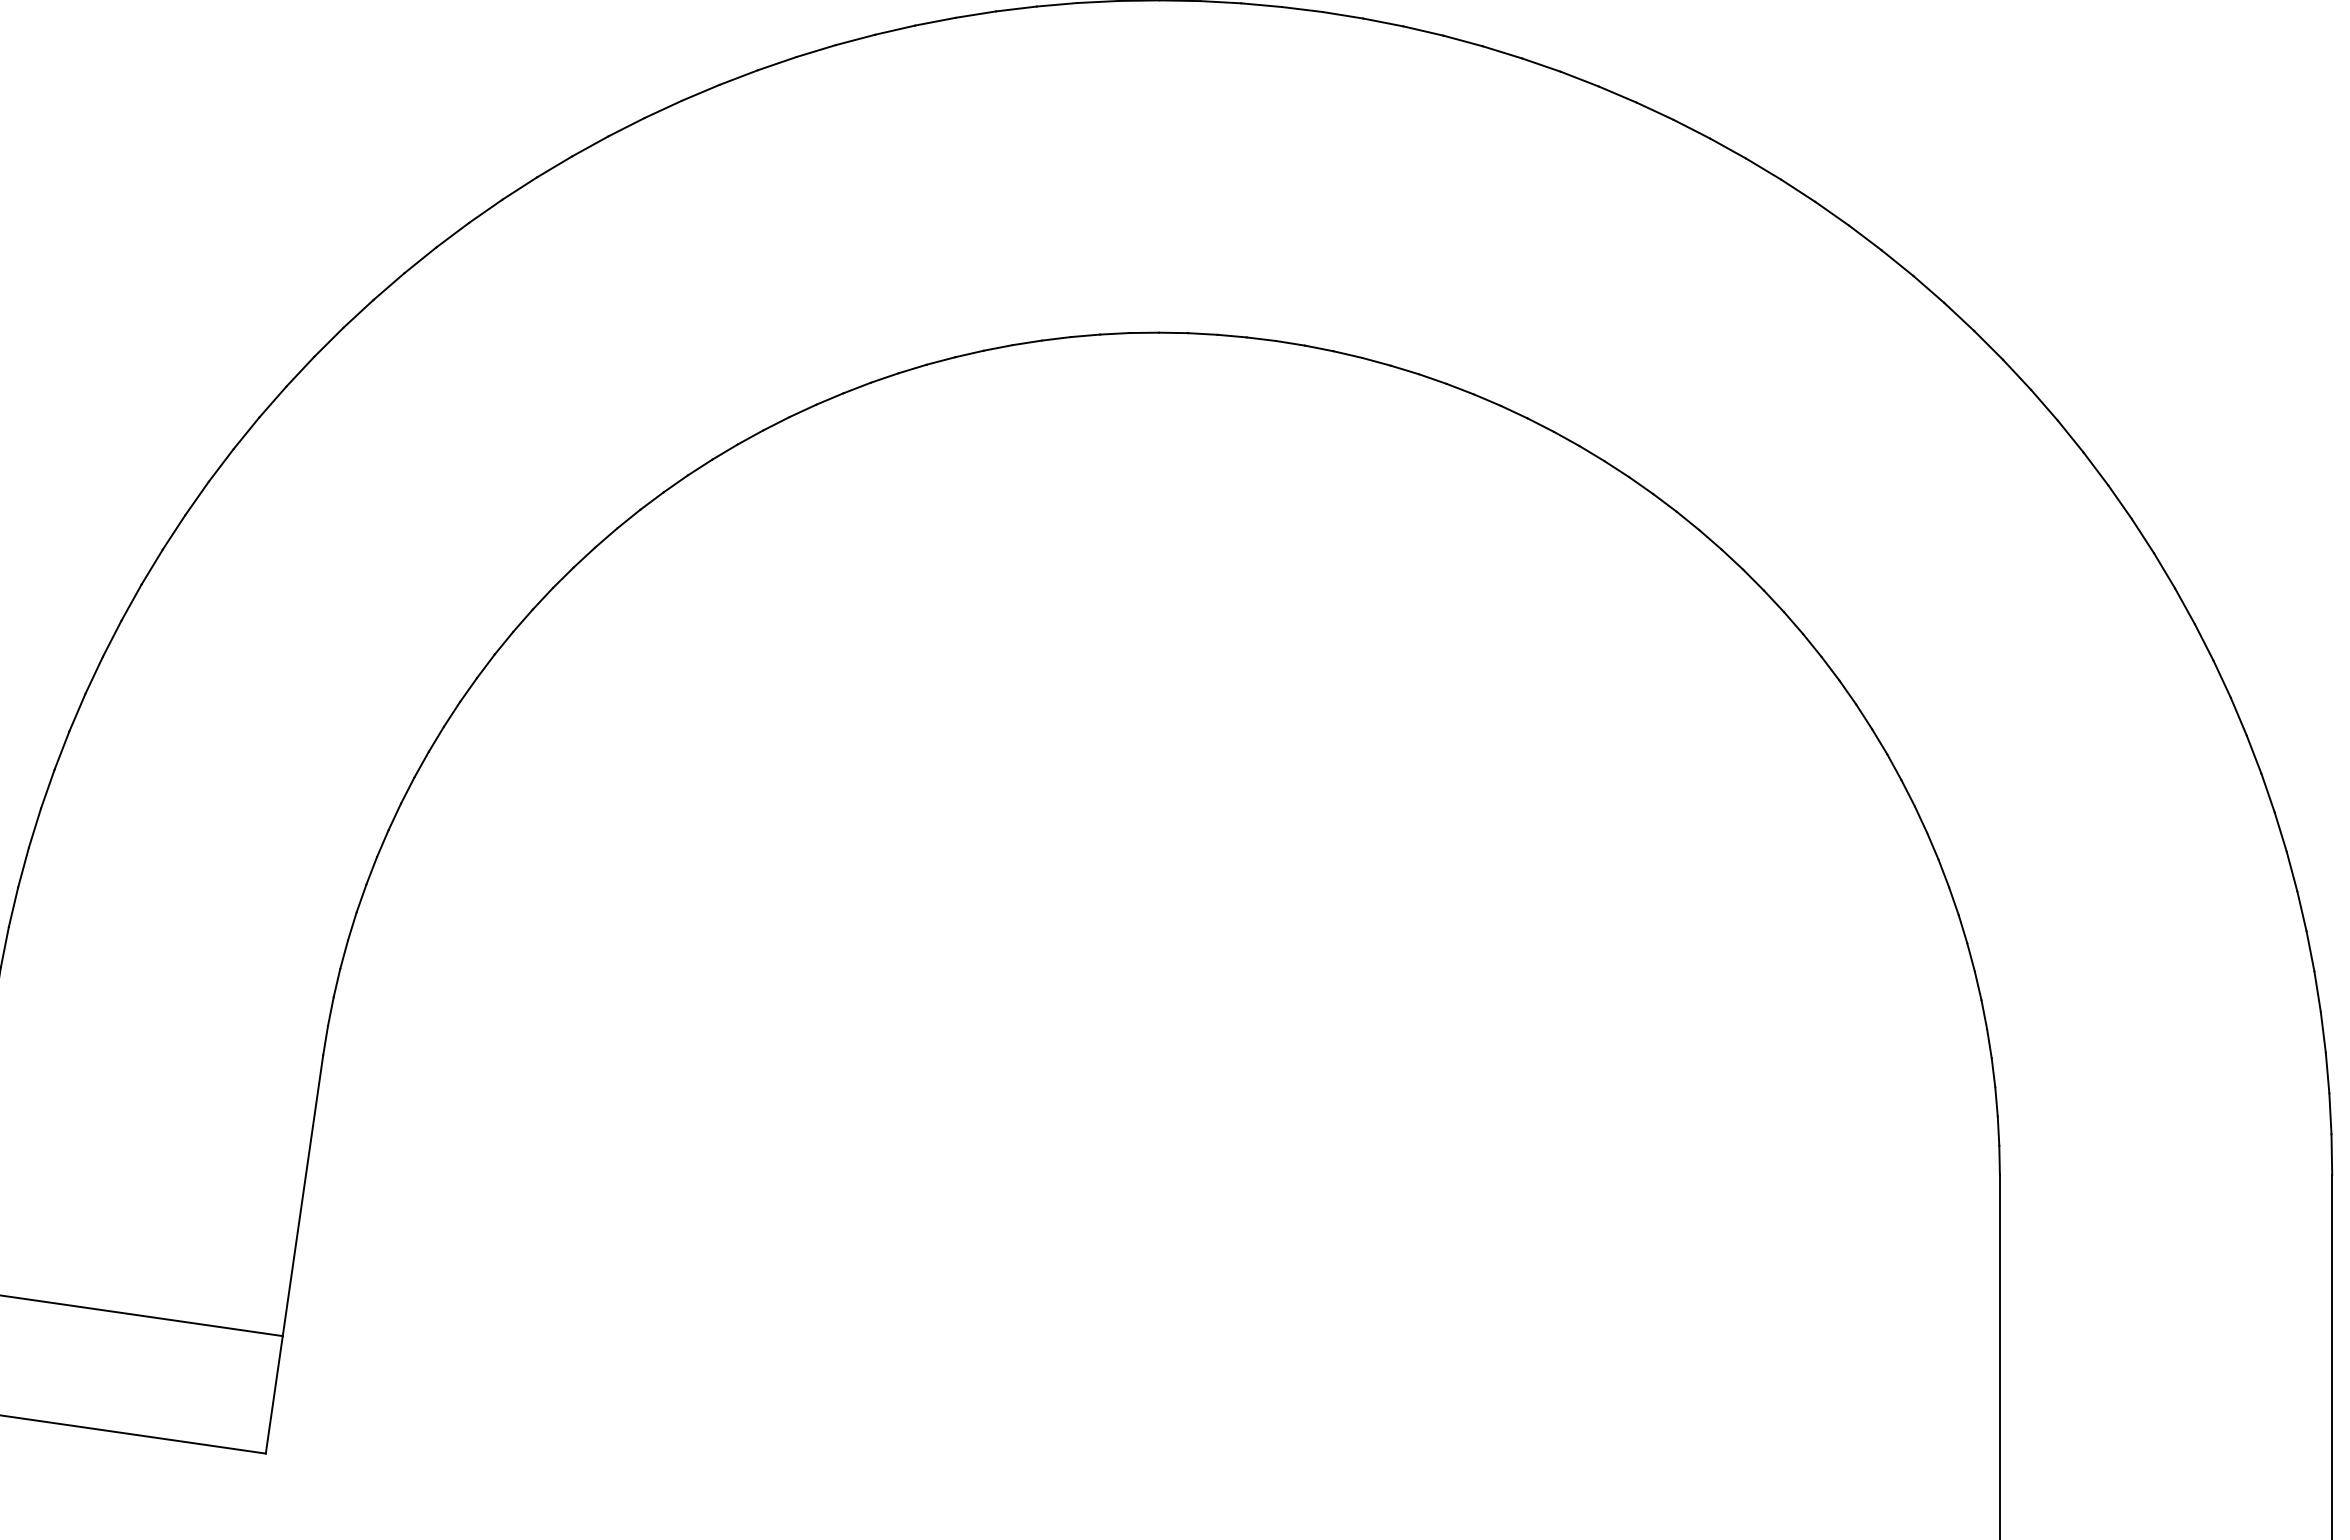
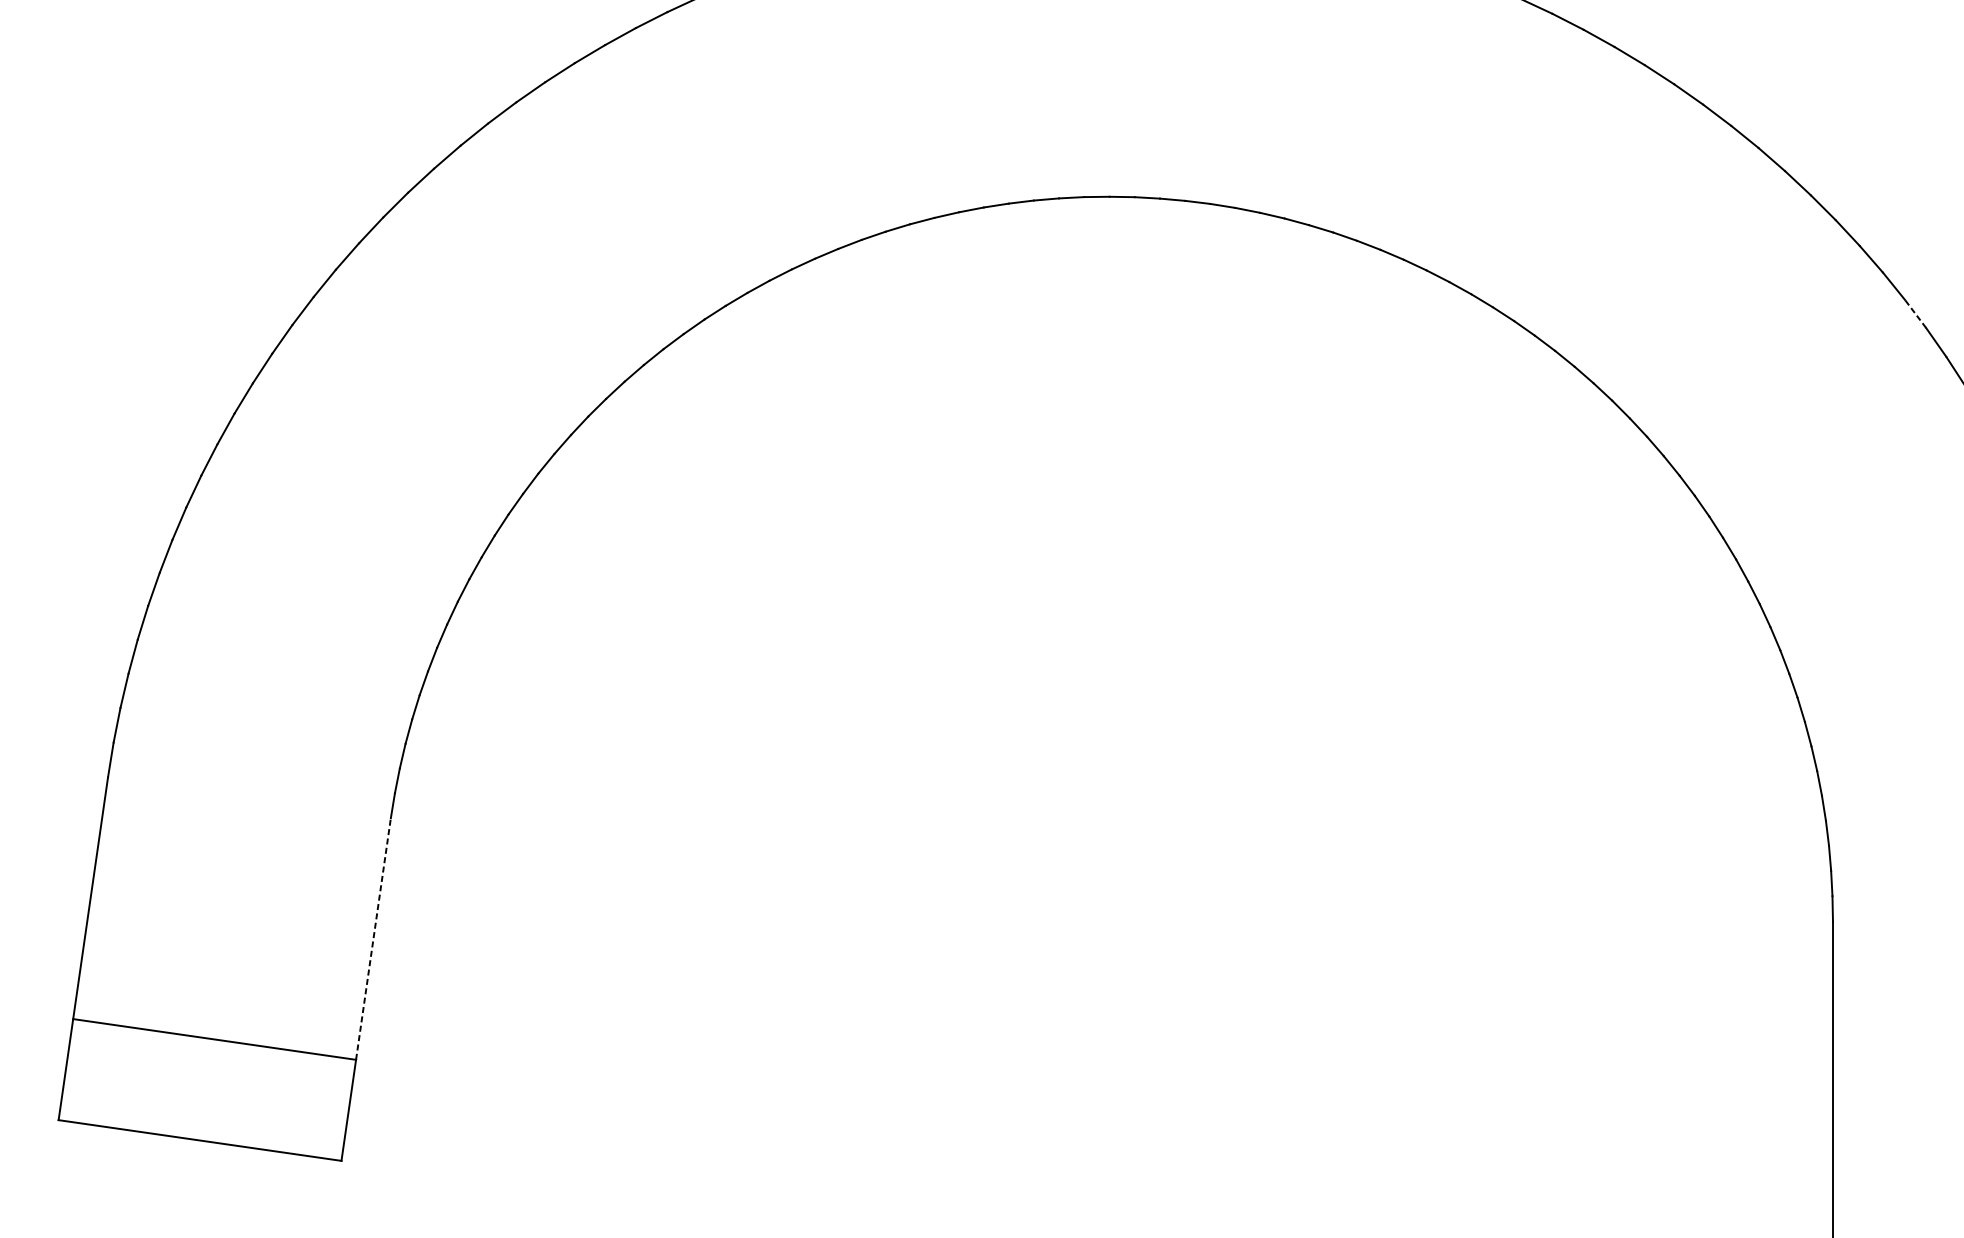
line: (2095, 468) -> (1915, 313), solid -> dashed
line: (303, 1195) -> (373, 938), solid -> dashed

